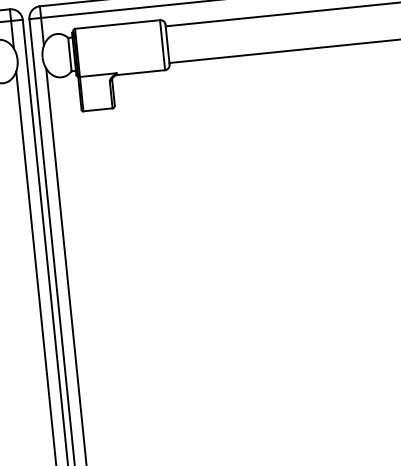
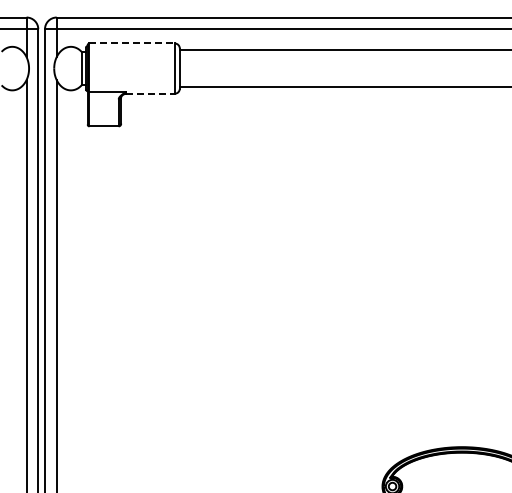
line: (117, 24) -> (132, 43), solid -> dashed
line: (141, 72) -> (151, 93), solid -> dashed

